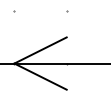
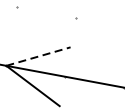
line: (41, 50) -> (39, 56), solid -> dashed

